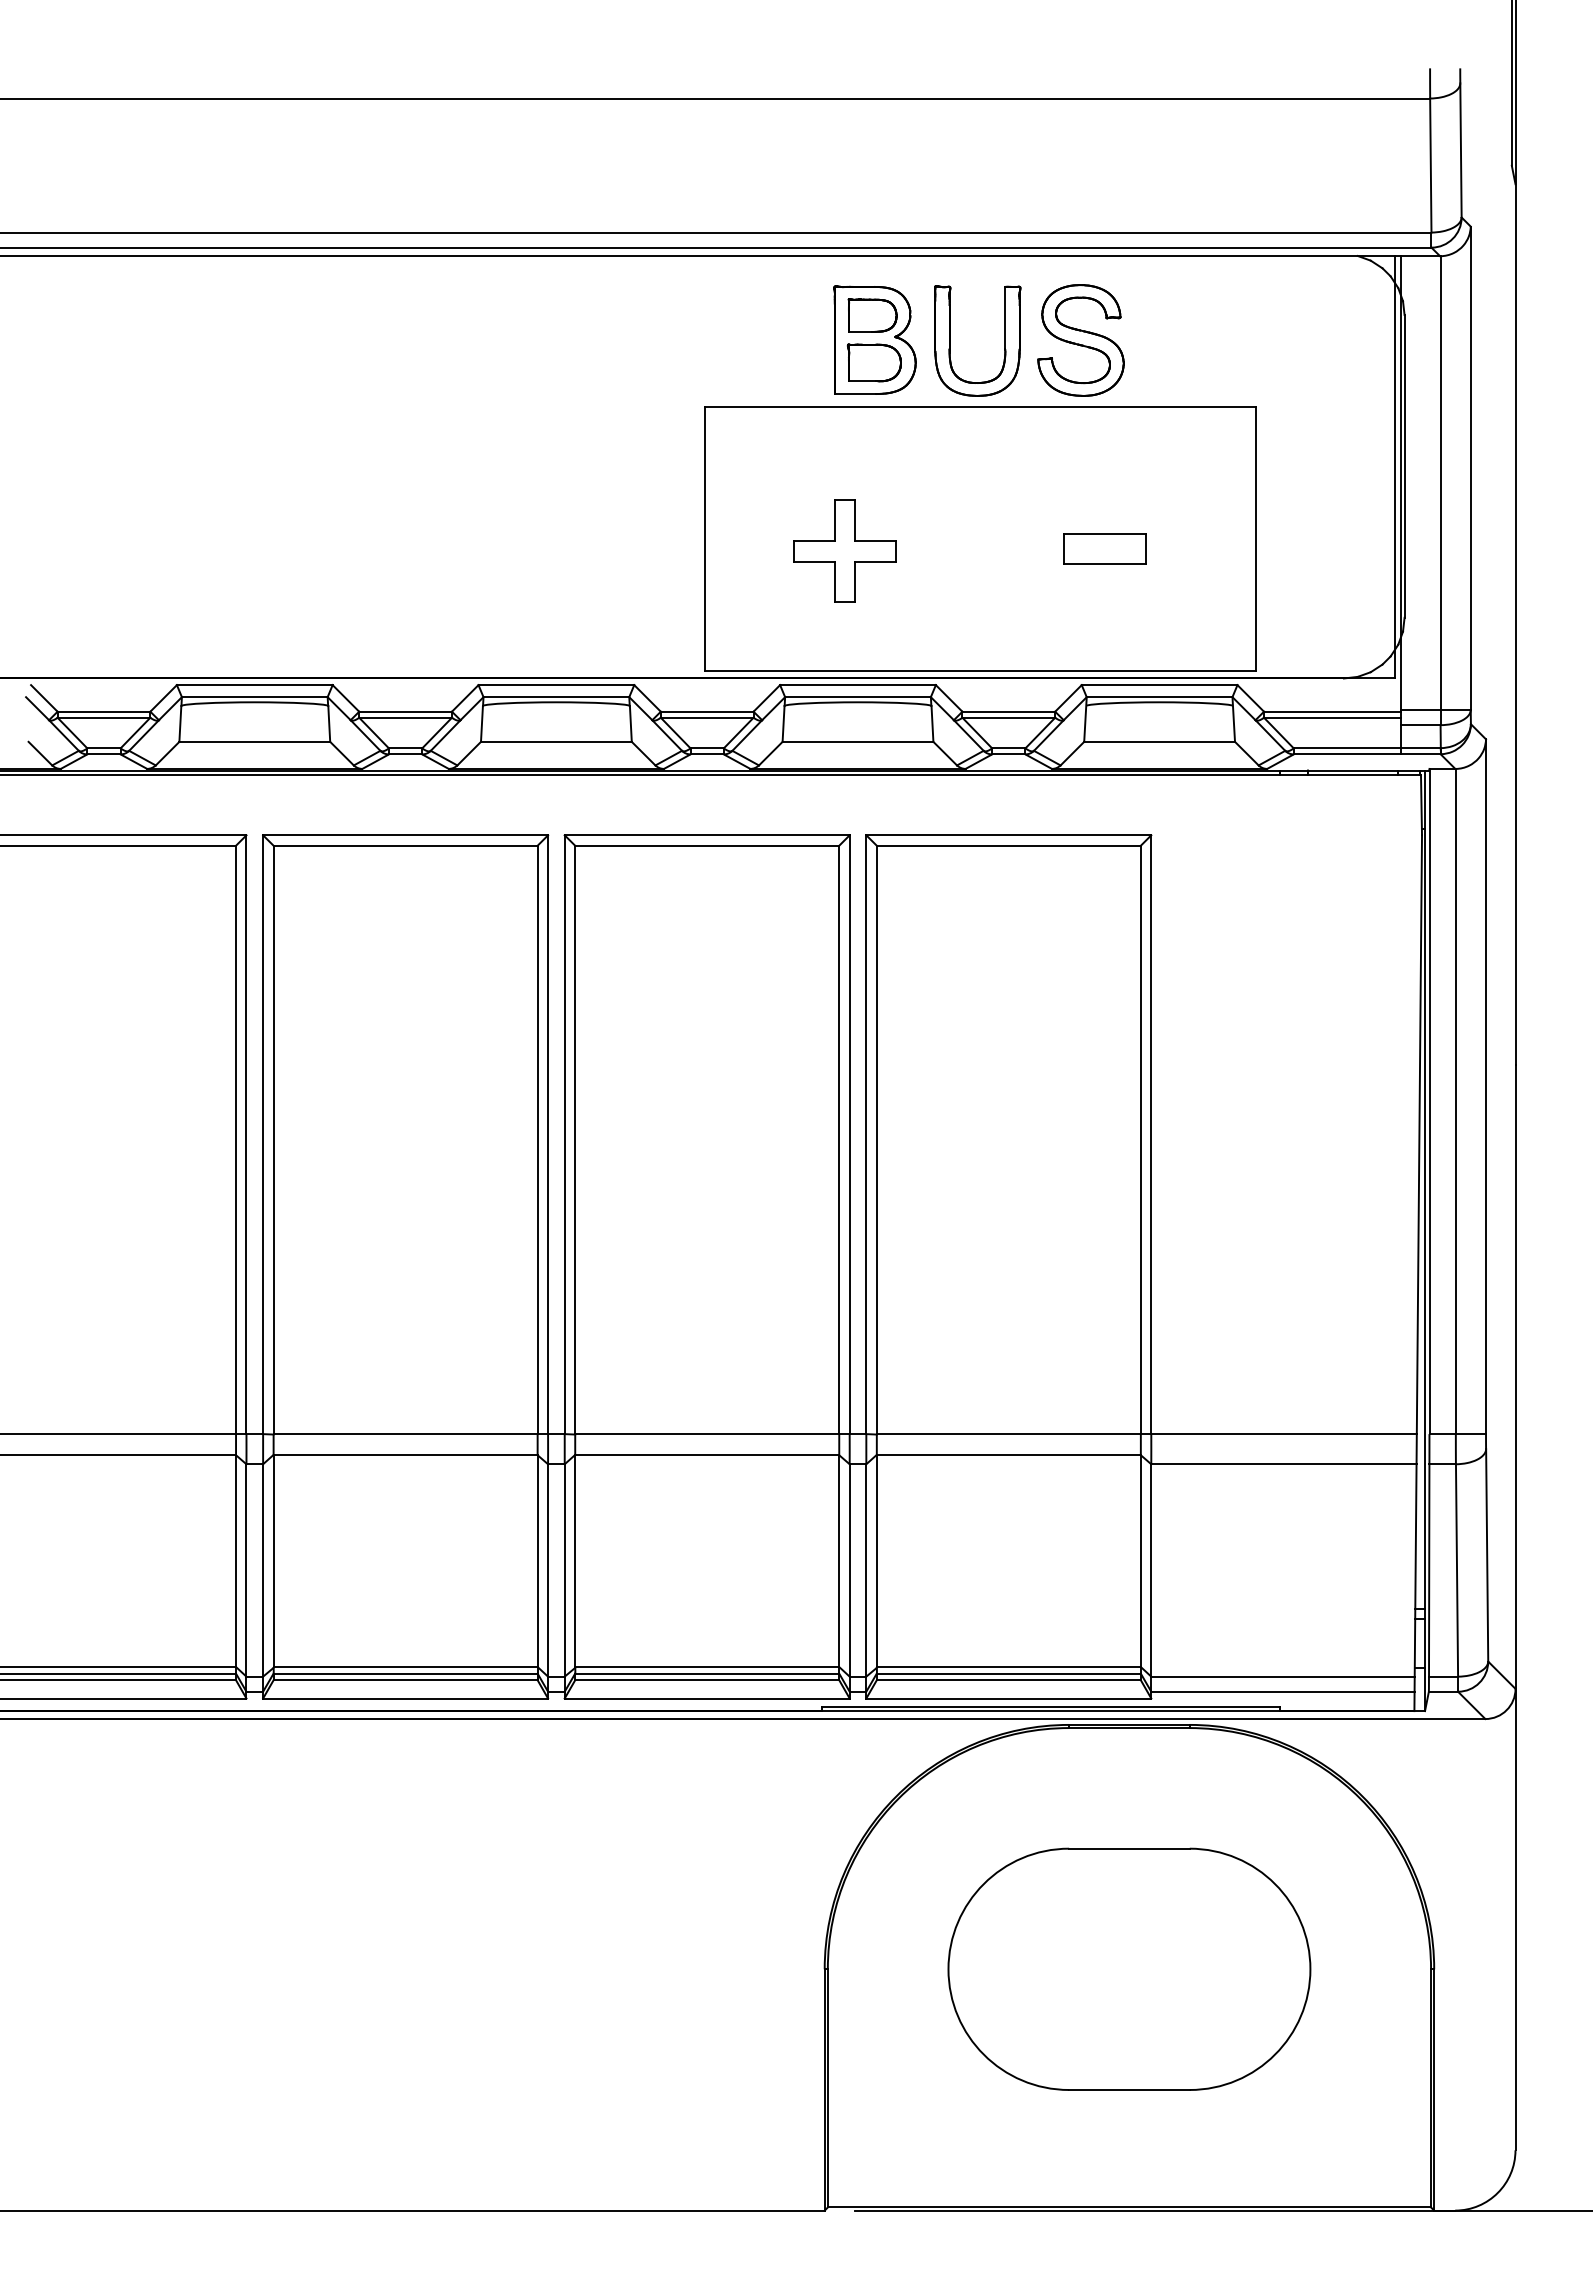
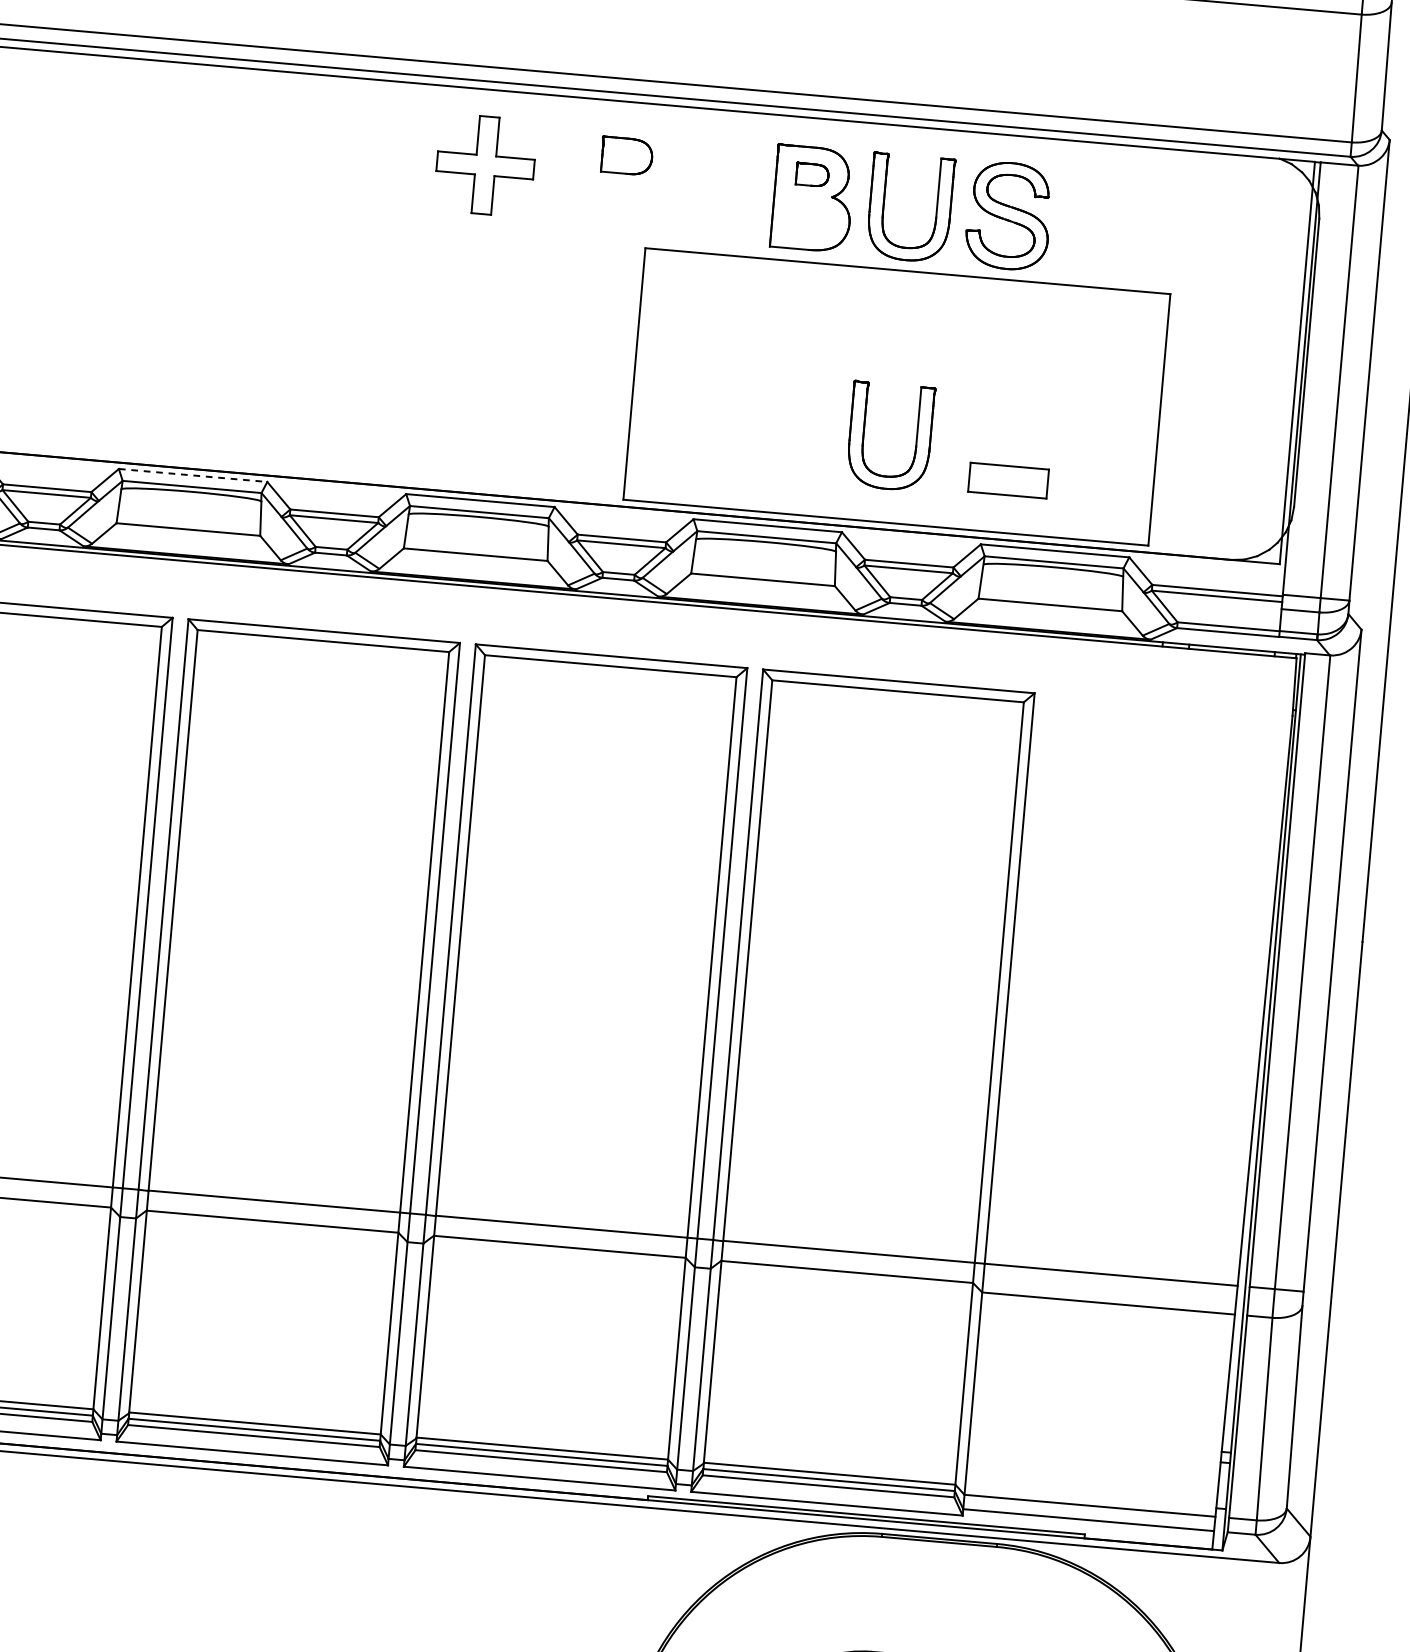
part: (872, 315) -> (812, 174), size x0.7
part: (873, 362) -> (625, 155), moved
part: (1104, 548) -> (1008, 479), moved
part: (844, 550) -> (484, 164), moved
part: (950, 580) -> (864, 433), added
line: (254, 685) -> (192, 475), solid -> dashed

